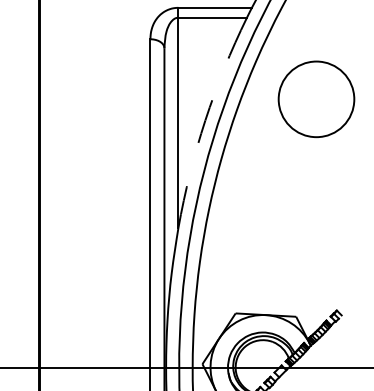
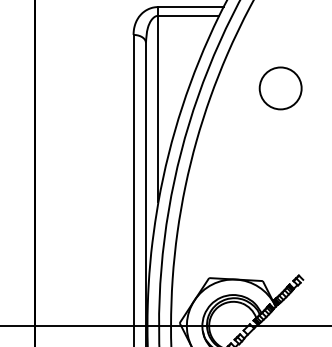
circle: (315, 99) -> (279, 88), size x0.62
arc: (205, 120) -> (182, 106), dashed -> solid

